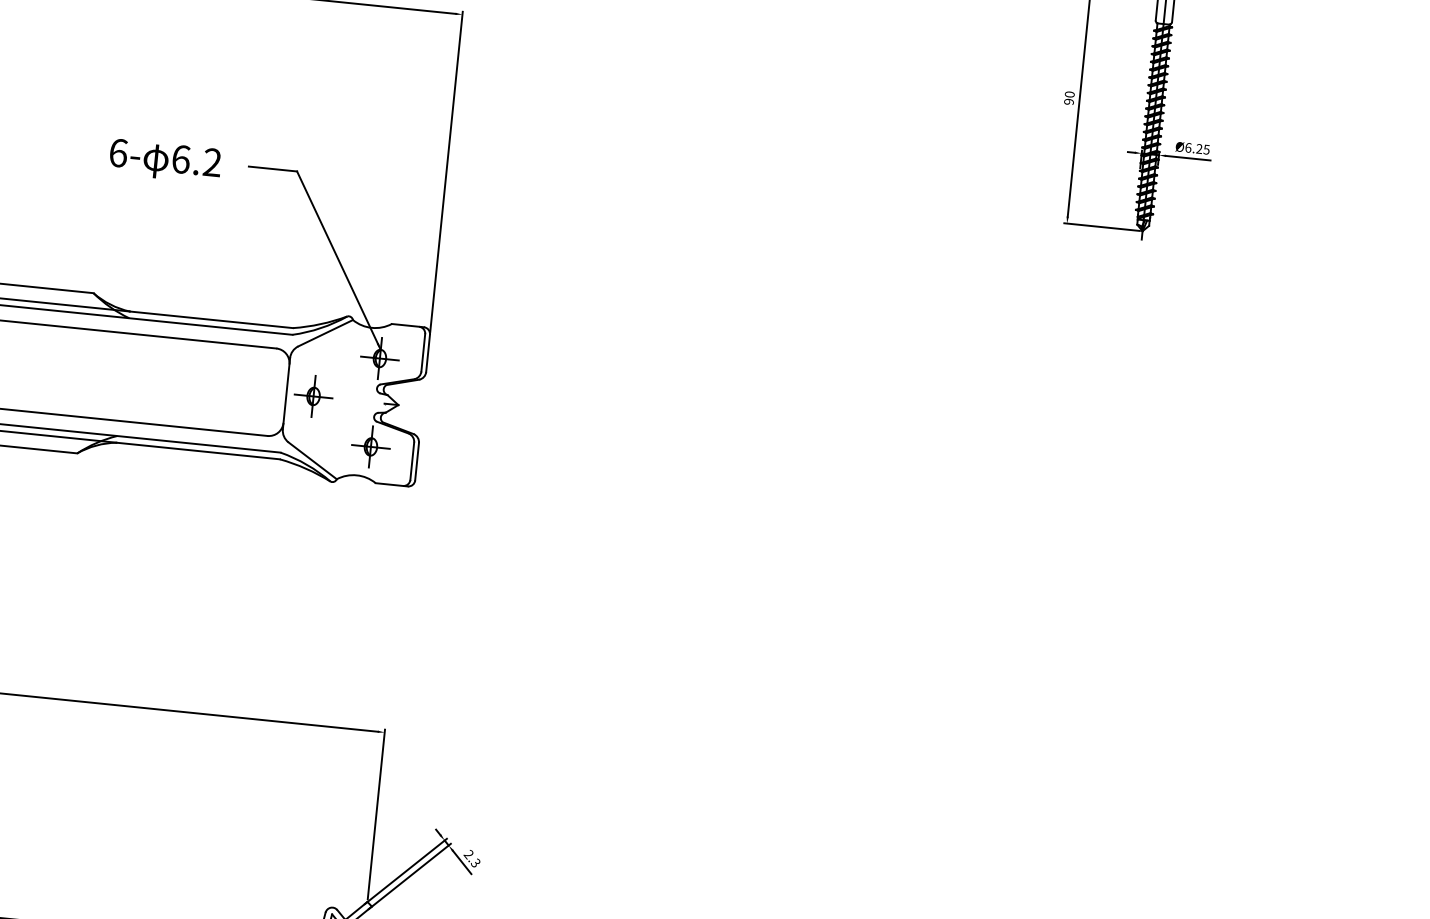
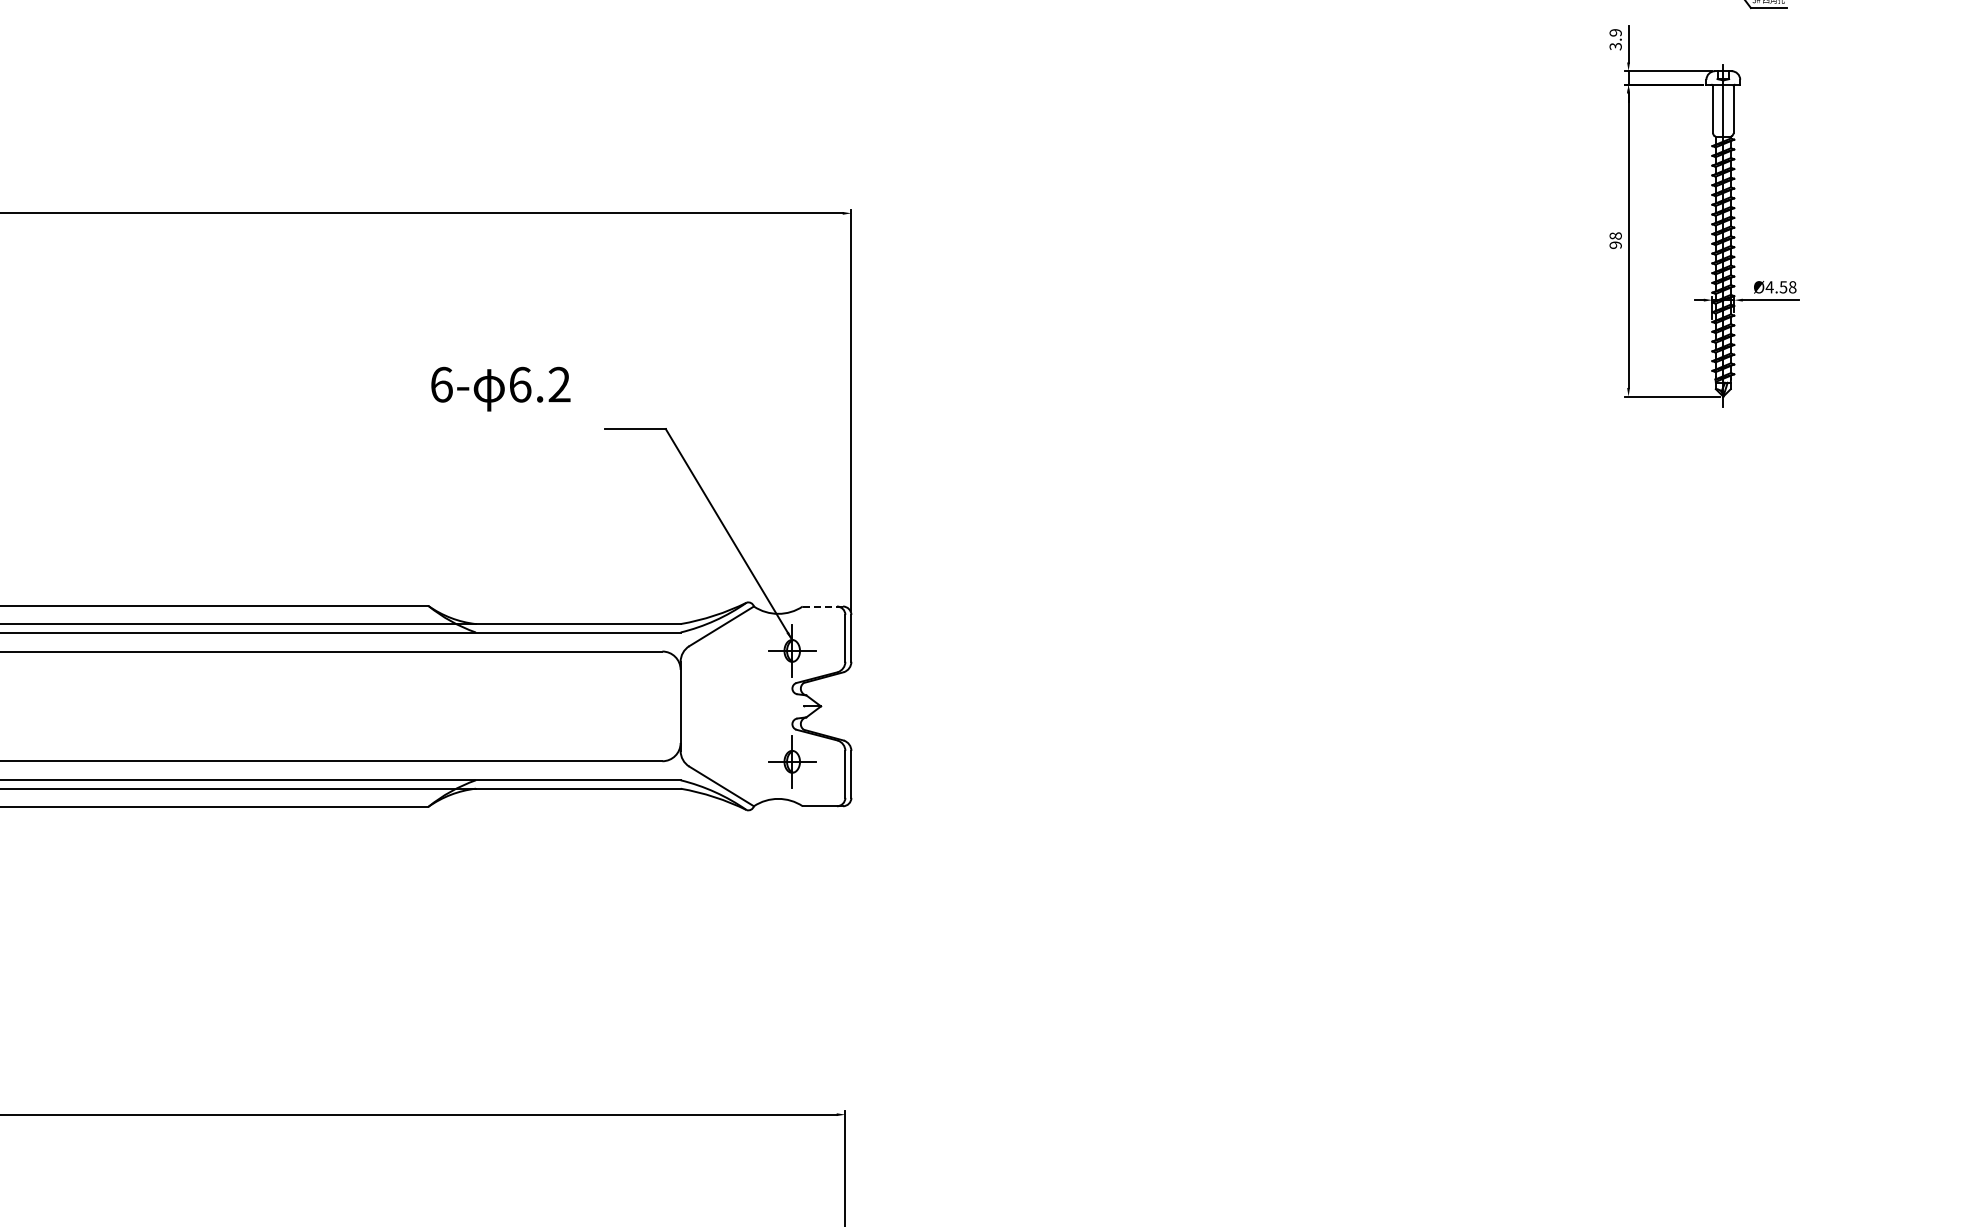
text: (1069, 94) -> (1615, 235), 90 -> 98
text: (1196, 148) -> (1780, 287), Ø6.25 -> Ø4.58
text: (165, 160) -> (500, 388), moved
line: (408, 325) -> (823, 606), solid -> dashed
part: (313, 396) -> (714, 706), removed

